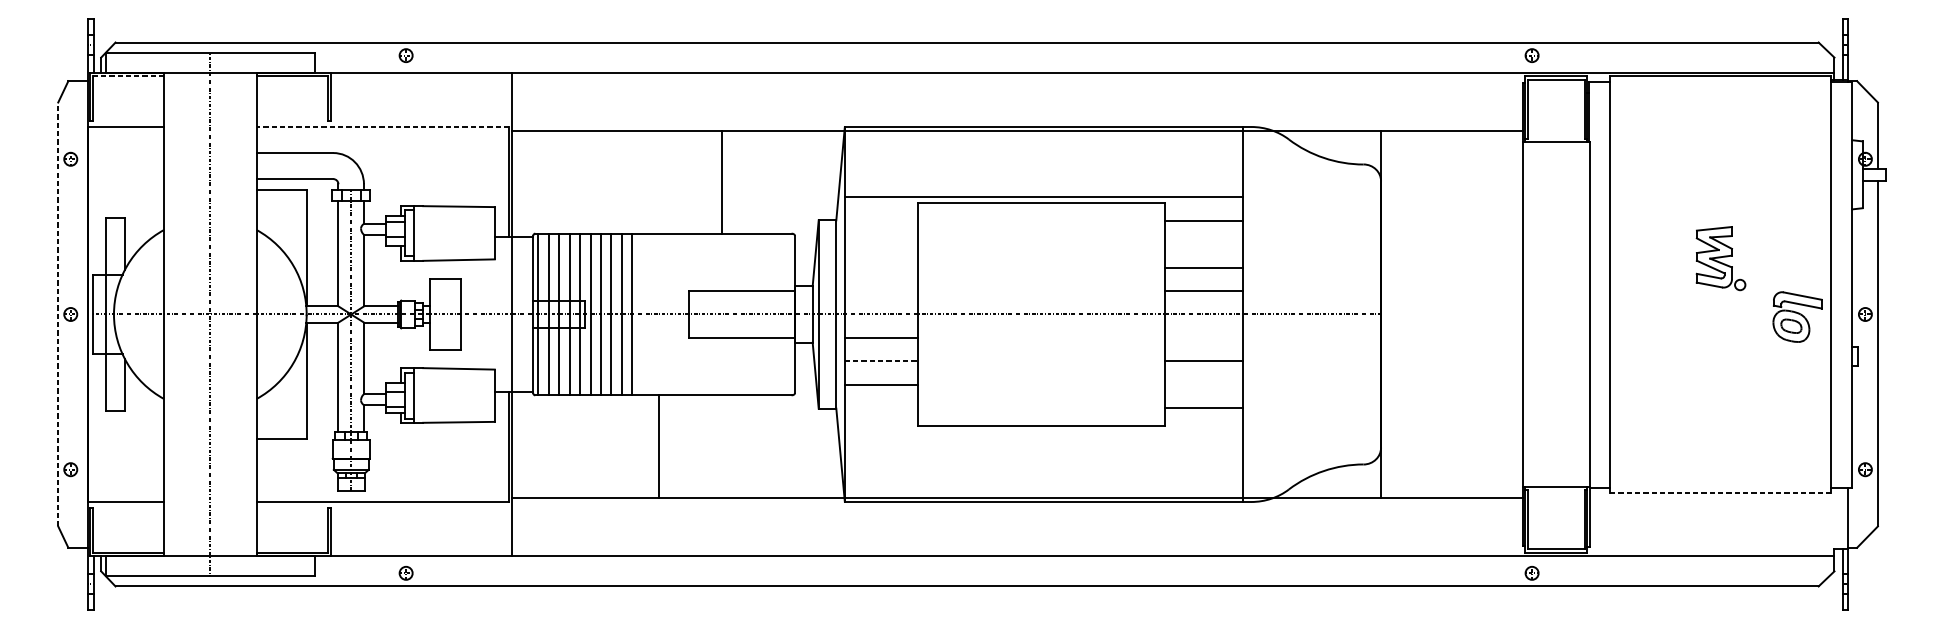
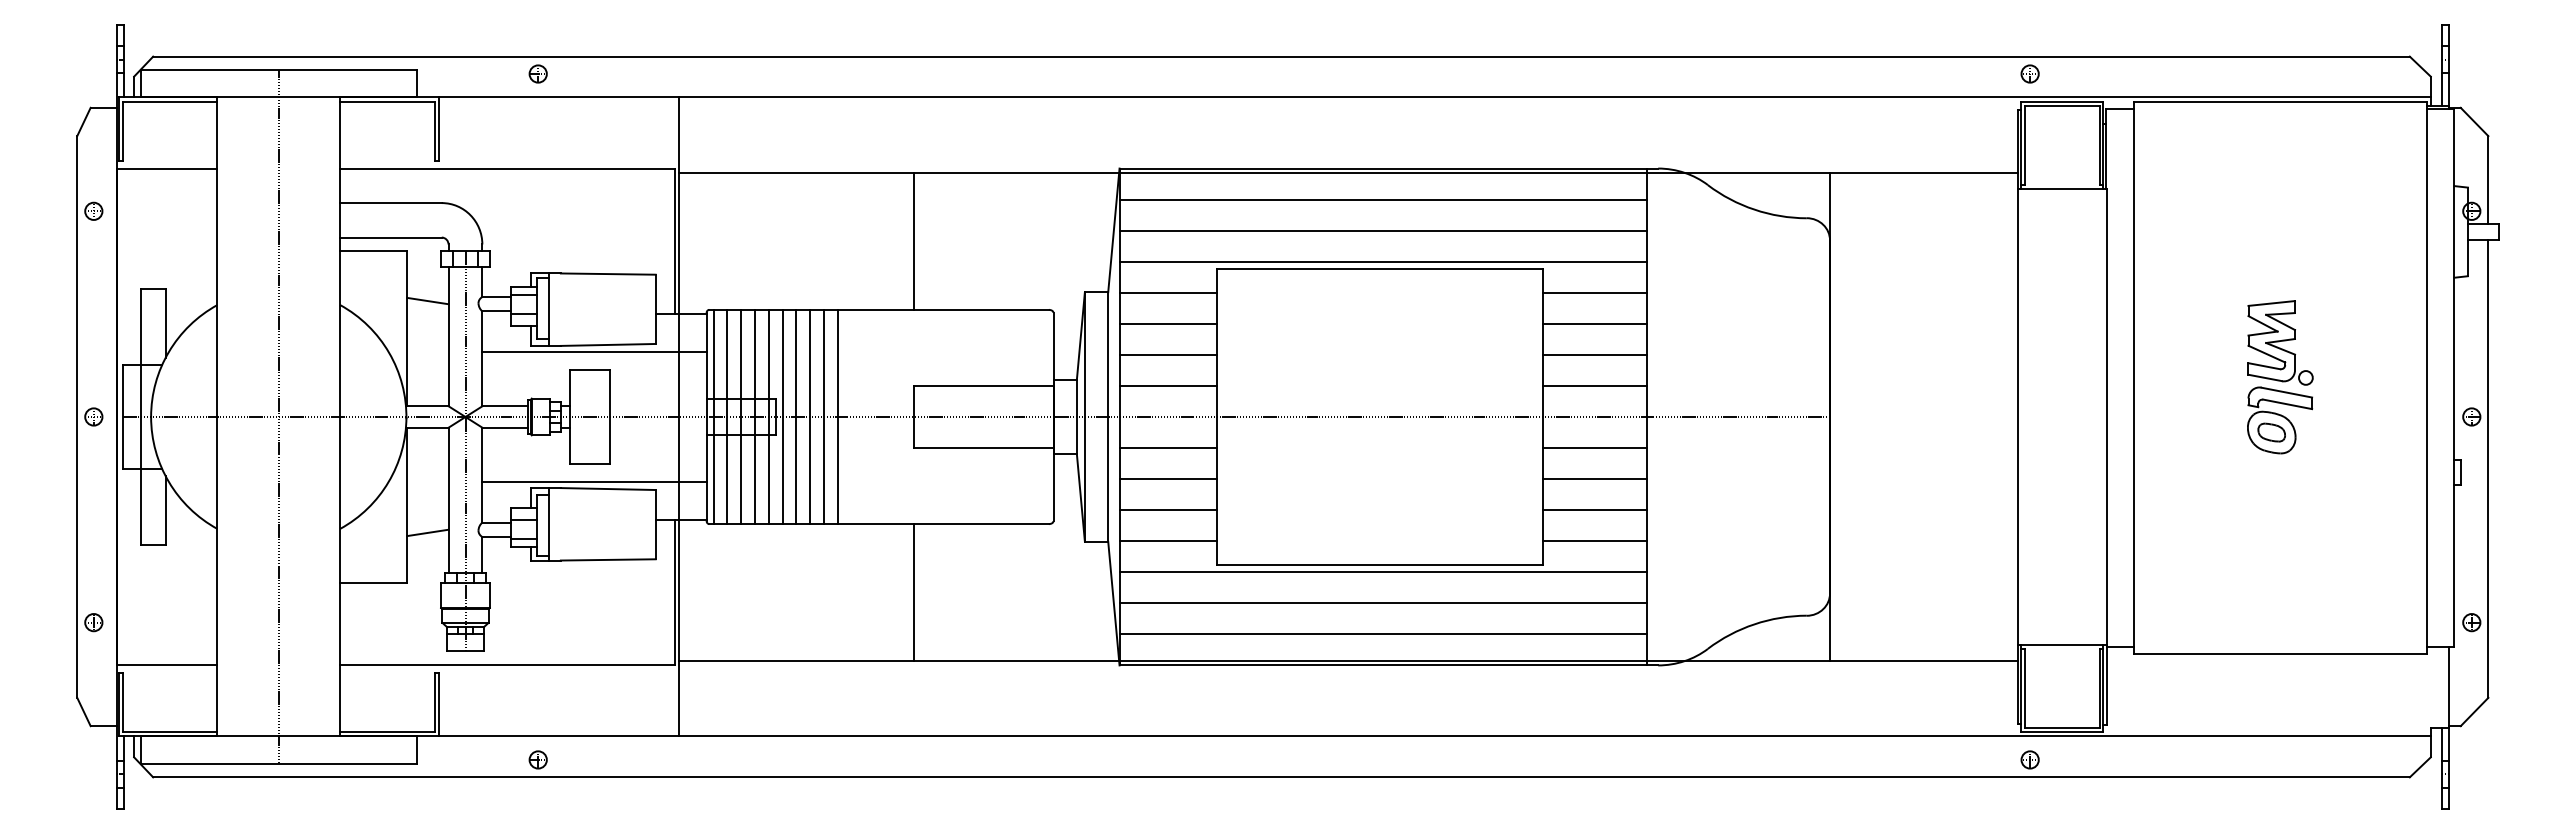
line: (128, 76) -> (170, 101), dashed -> solid
line: (382, 126) -> (507, 168), dashed -> solid
line: (1043, 150) -> (1382, 199), added
line: (1043, 173) -> (1382, 230), added
line: (721, 182) -> (913, 241), moved
line: (881, 220) -> (1167, 292), added
line: (322, 226) -> (427, 300), added
line: (881, 243) -> (1167, 323), added
line: (1203, 243) -> (1594, 323), added
line: (448, 265) -> (594, 351), added
line: (881, 267) -> (1167, 354), added
line: (881, 290) -> (1167, 385), added
line: (58, 314) -> (77, 417), dashed -> solid
part: (1798, 317) -> (2280, 420), moved
line: (1203, 338) -> (1594, 448), added
line: (881, 361) -> (1168, 479), dashed -> solid
line: (448, 363) -> (594, 482), added
line: (1203, 385) -> (1594, 510), added
line: (322, 401) -> (427, 532), added
line: (881, 408) -> (1167, 541), added
line: (1043, 431) -> (1382, 572), added
line: (658, 446) -> (913, 592), moved
line: (1043, 455) -> (1382, 603), added
line: (1043, 478) -> (1382, 634), added
line: (1720, 492) -> (2279, 653), dashed -> solid

